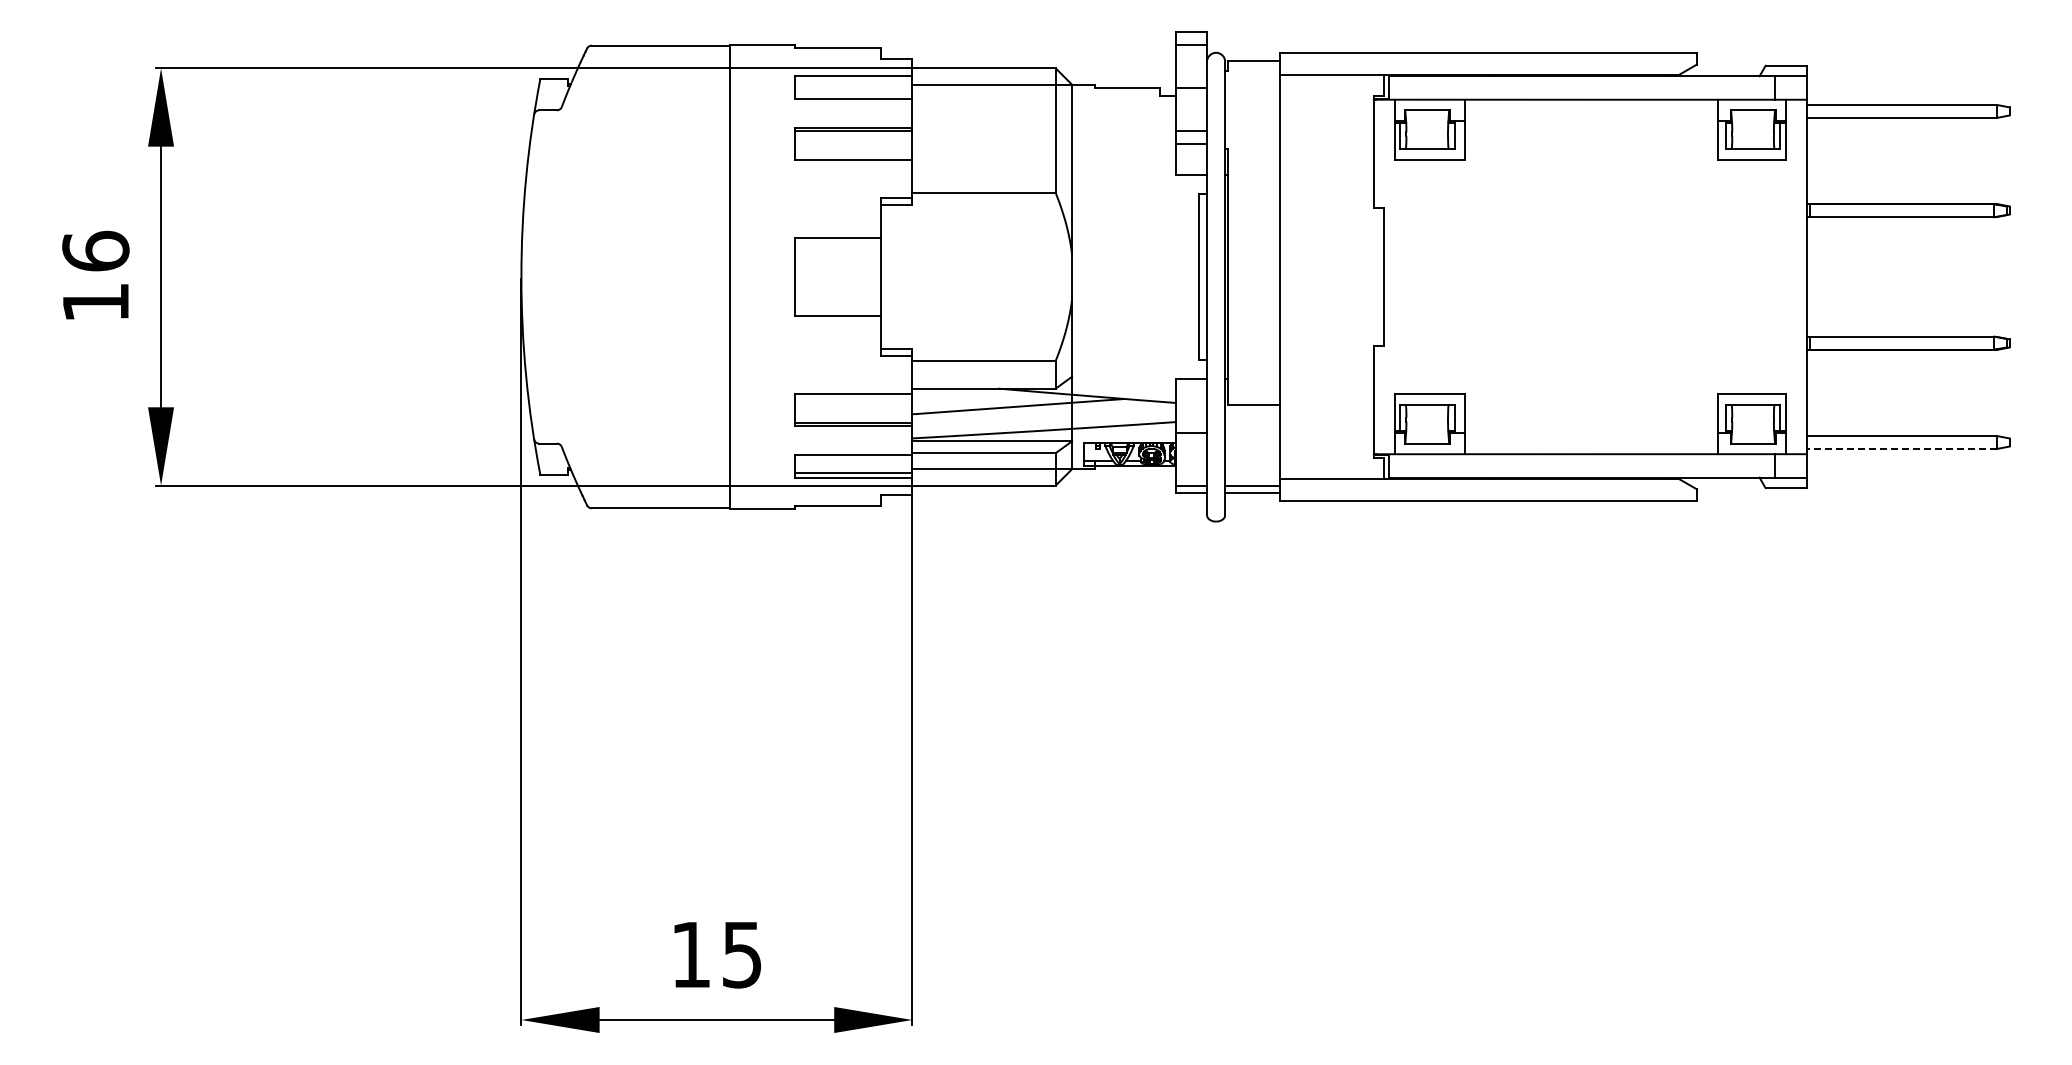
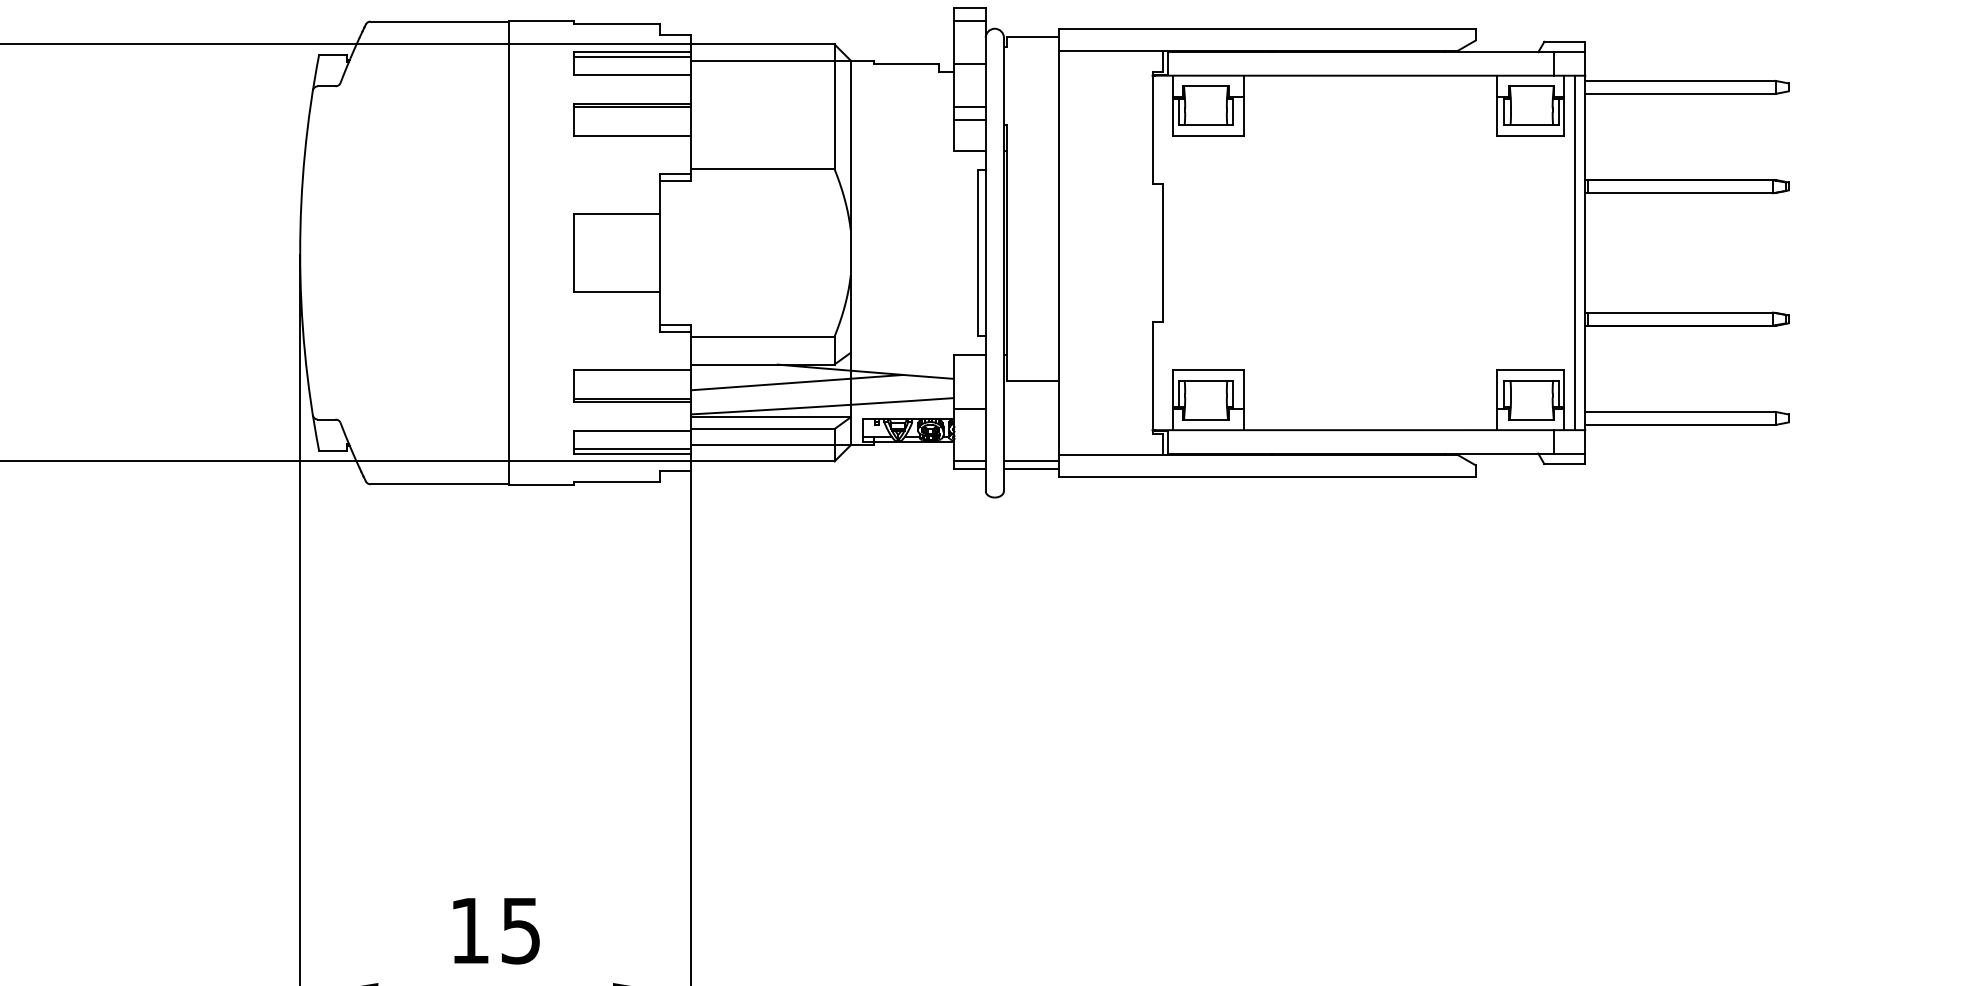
line: (853, 80) -> (632, 56), added
line: (1796, 276) -> (1575, 252), added
line: (1901, 449) -> (1680, 425), dashed -> solid

